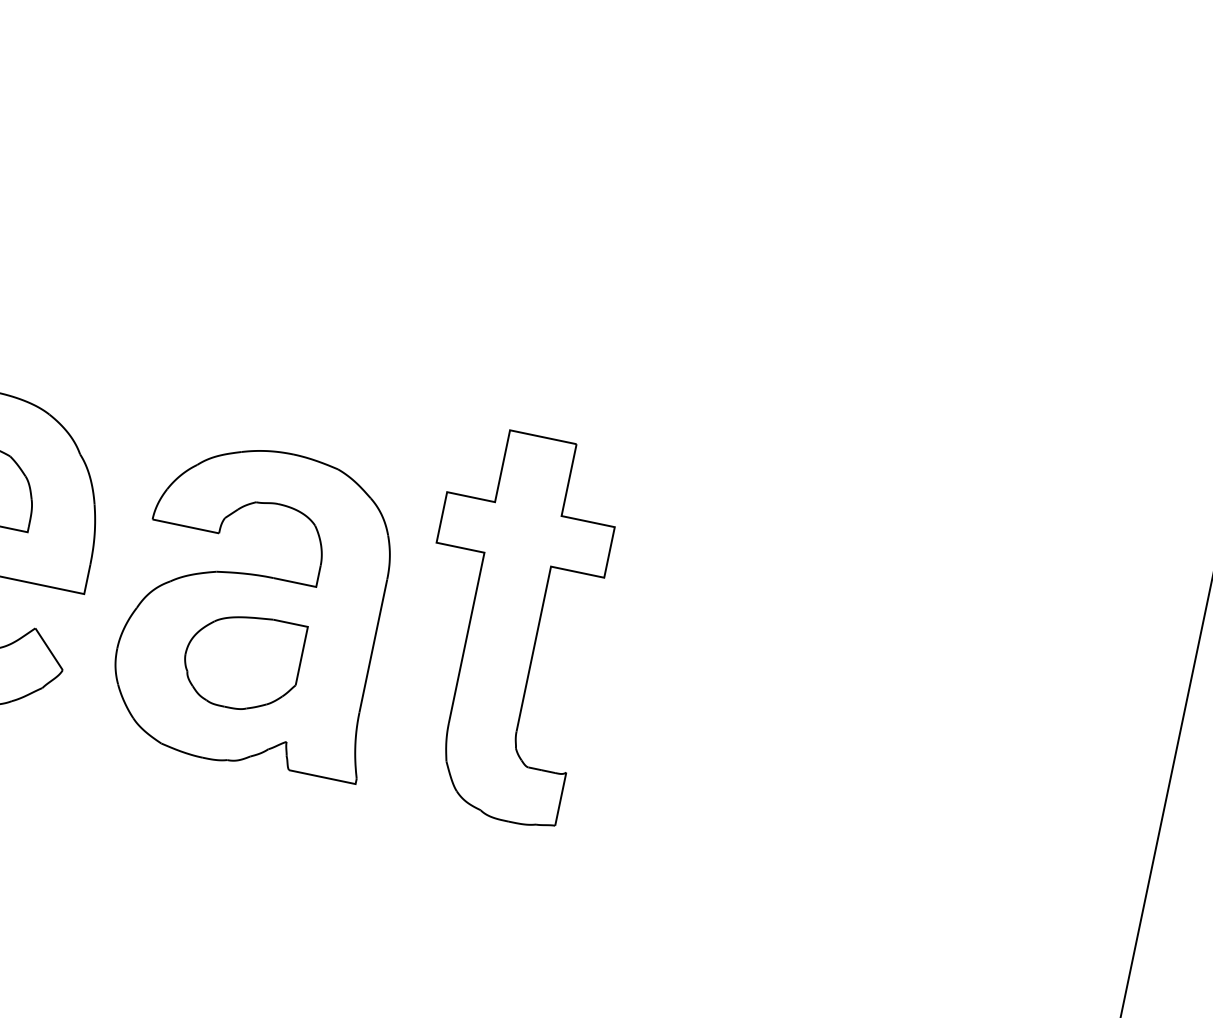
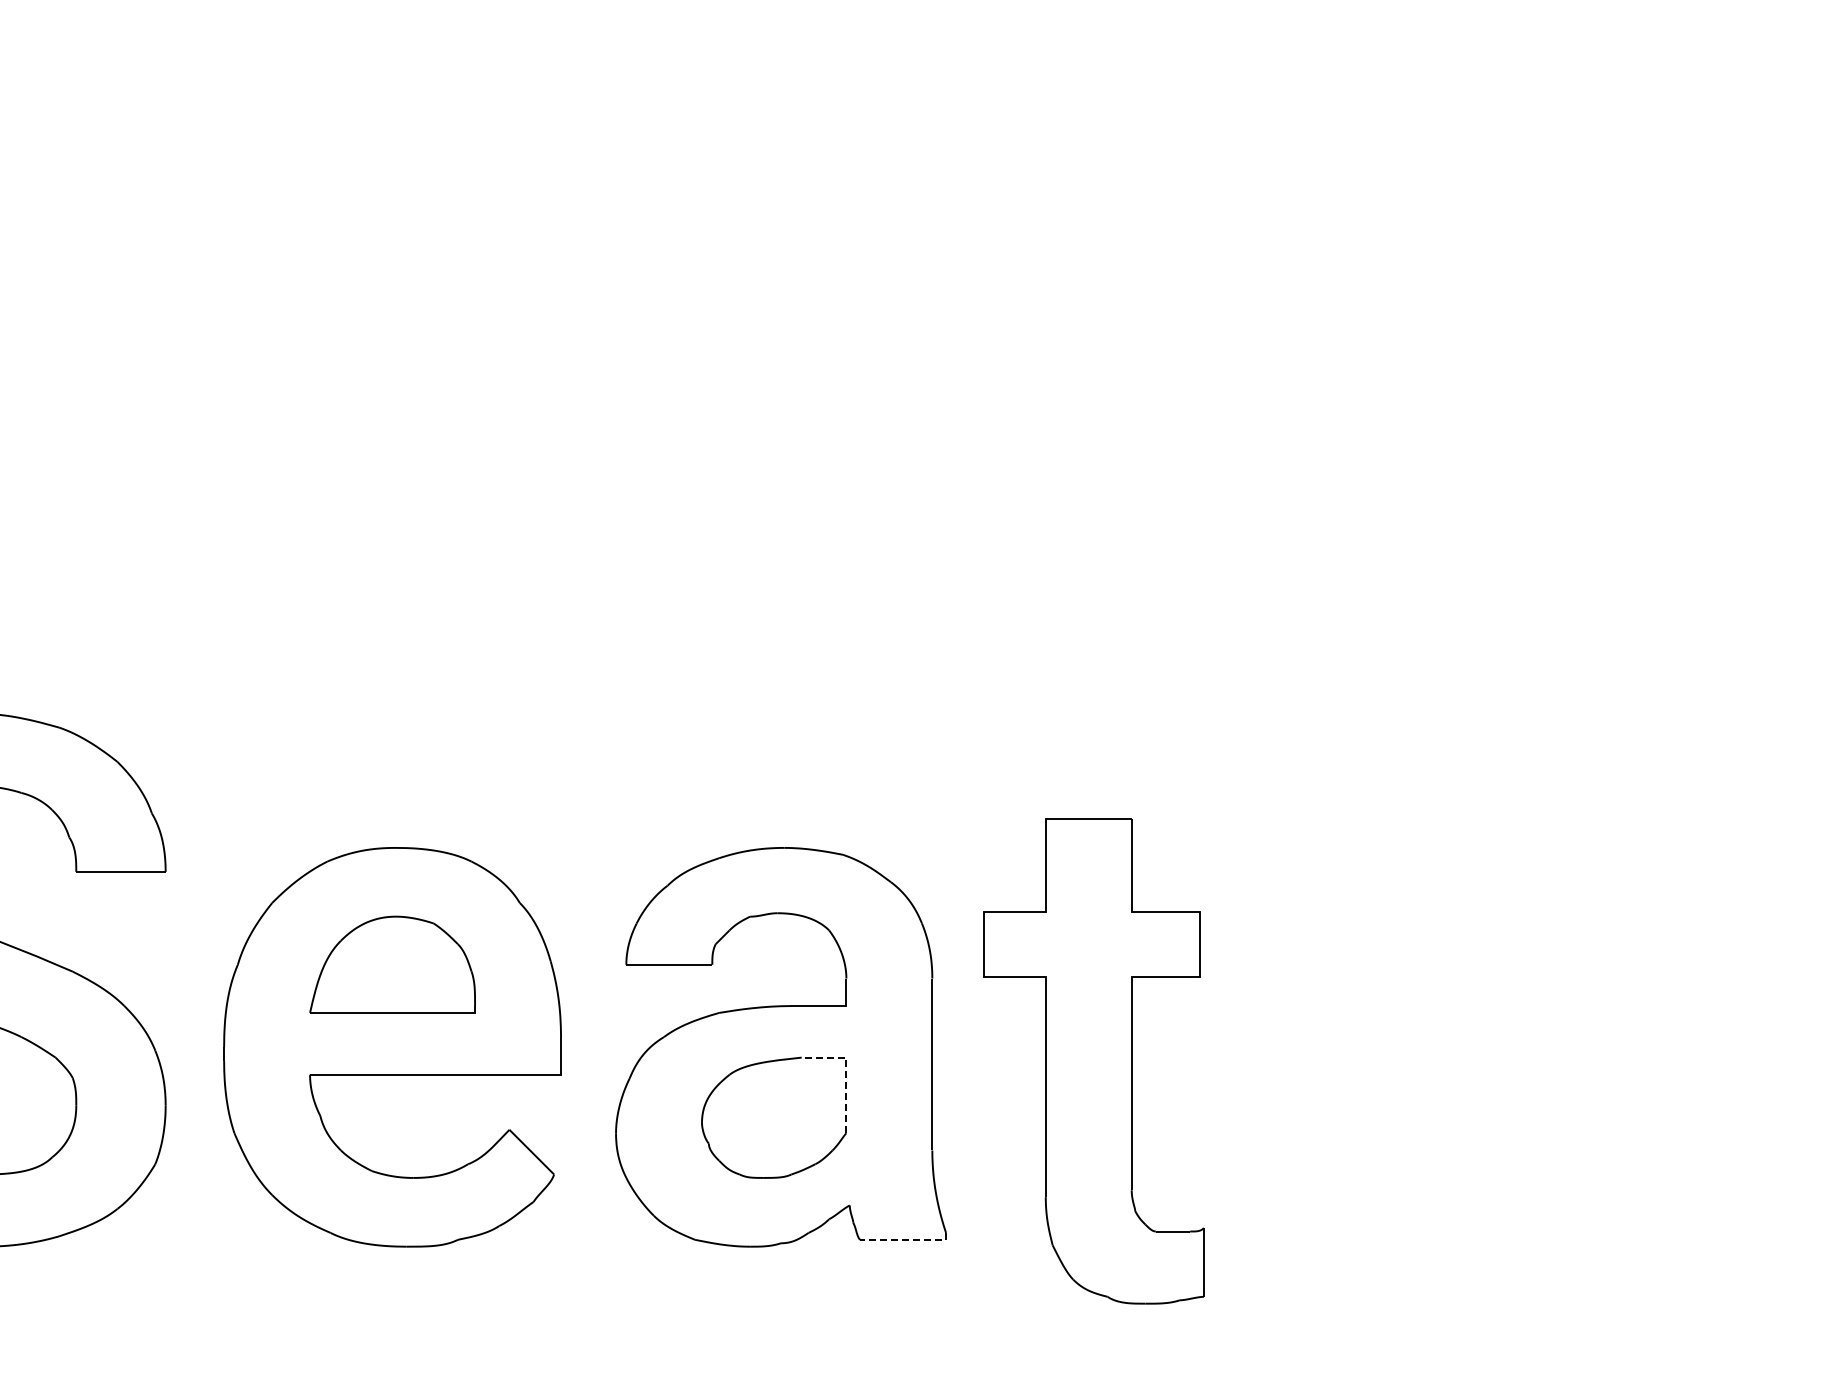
part: (507, 625) -> (1093, 1061), moved
line: (305, 638) -> (846, 1072), solid -> dashed
line: (325, 777) -> (907, 1239), solid -> dashed

